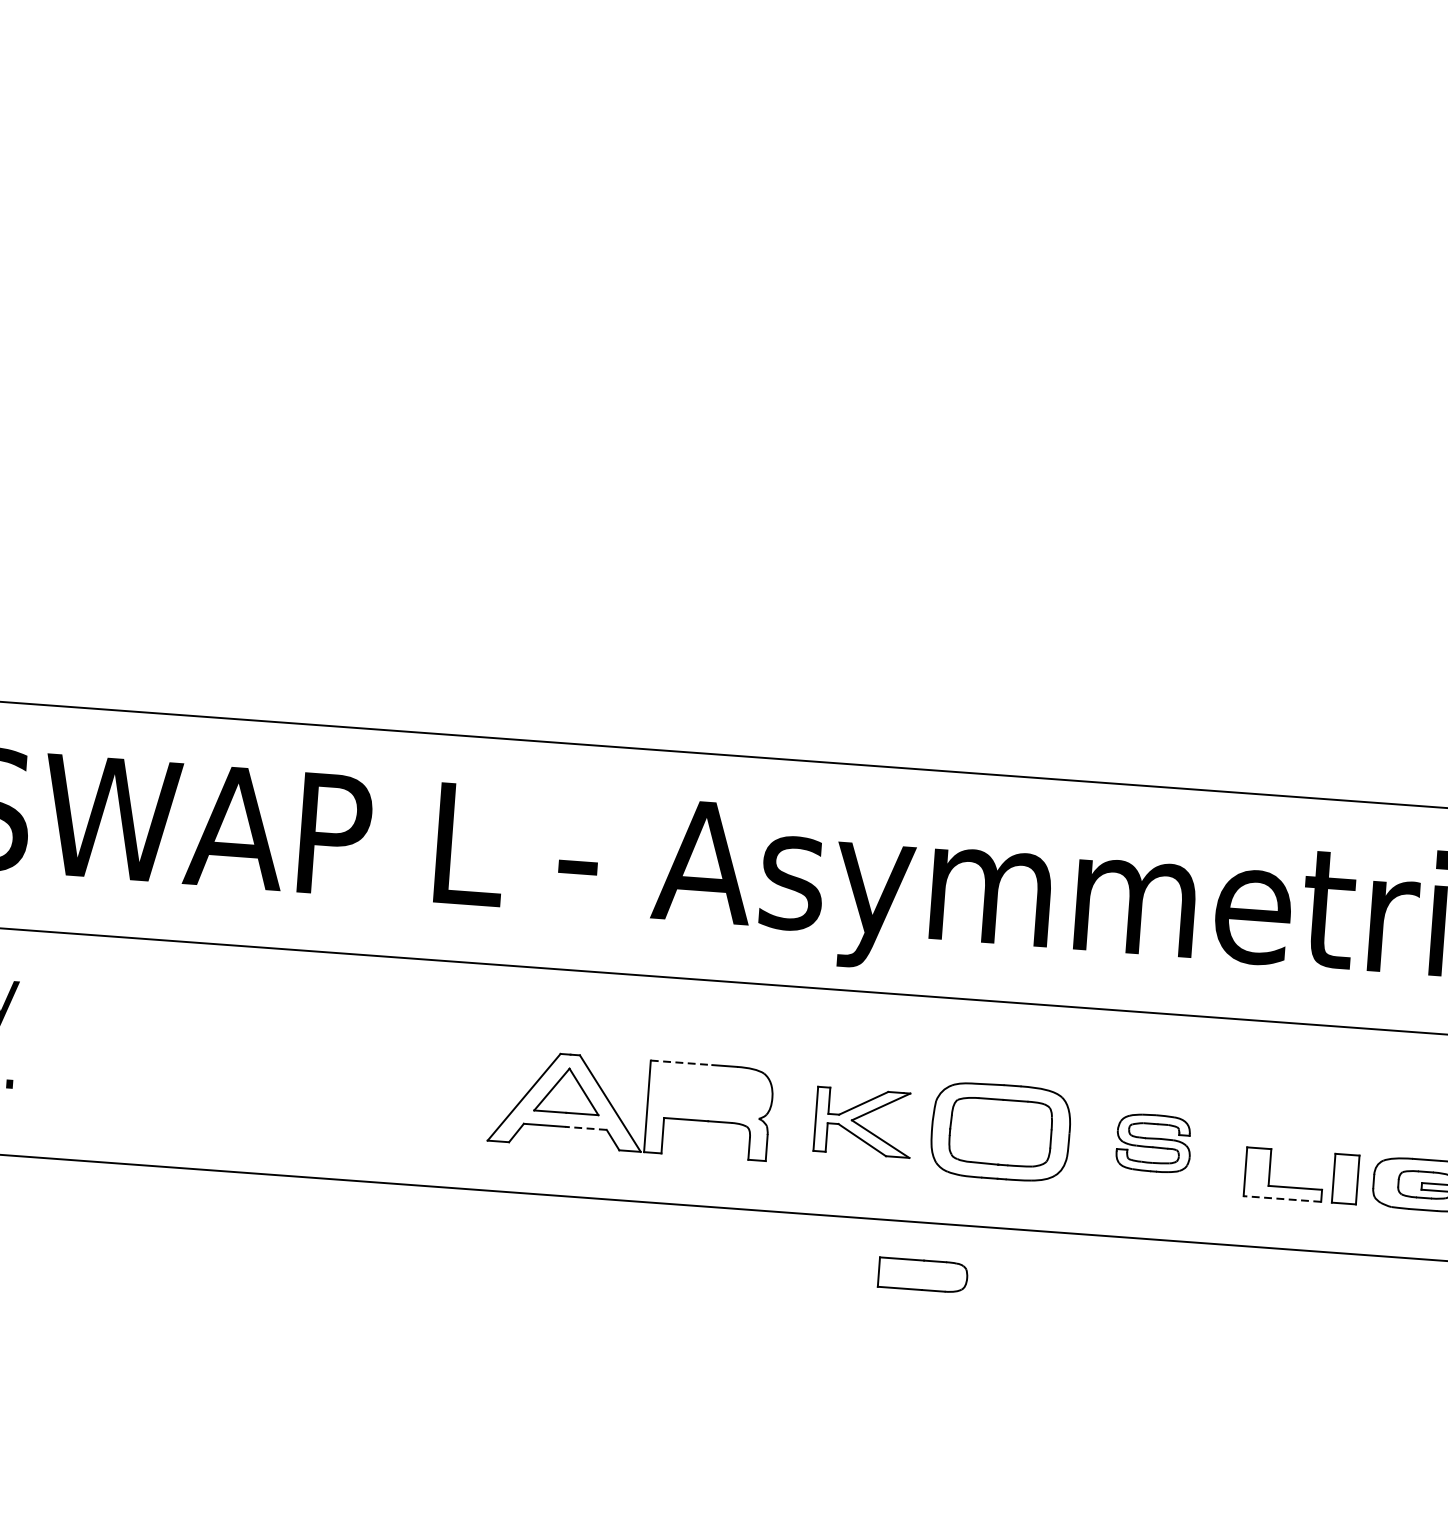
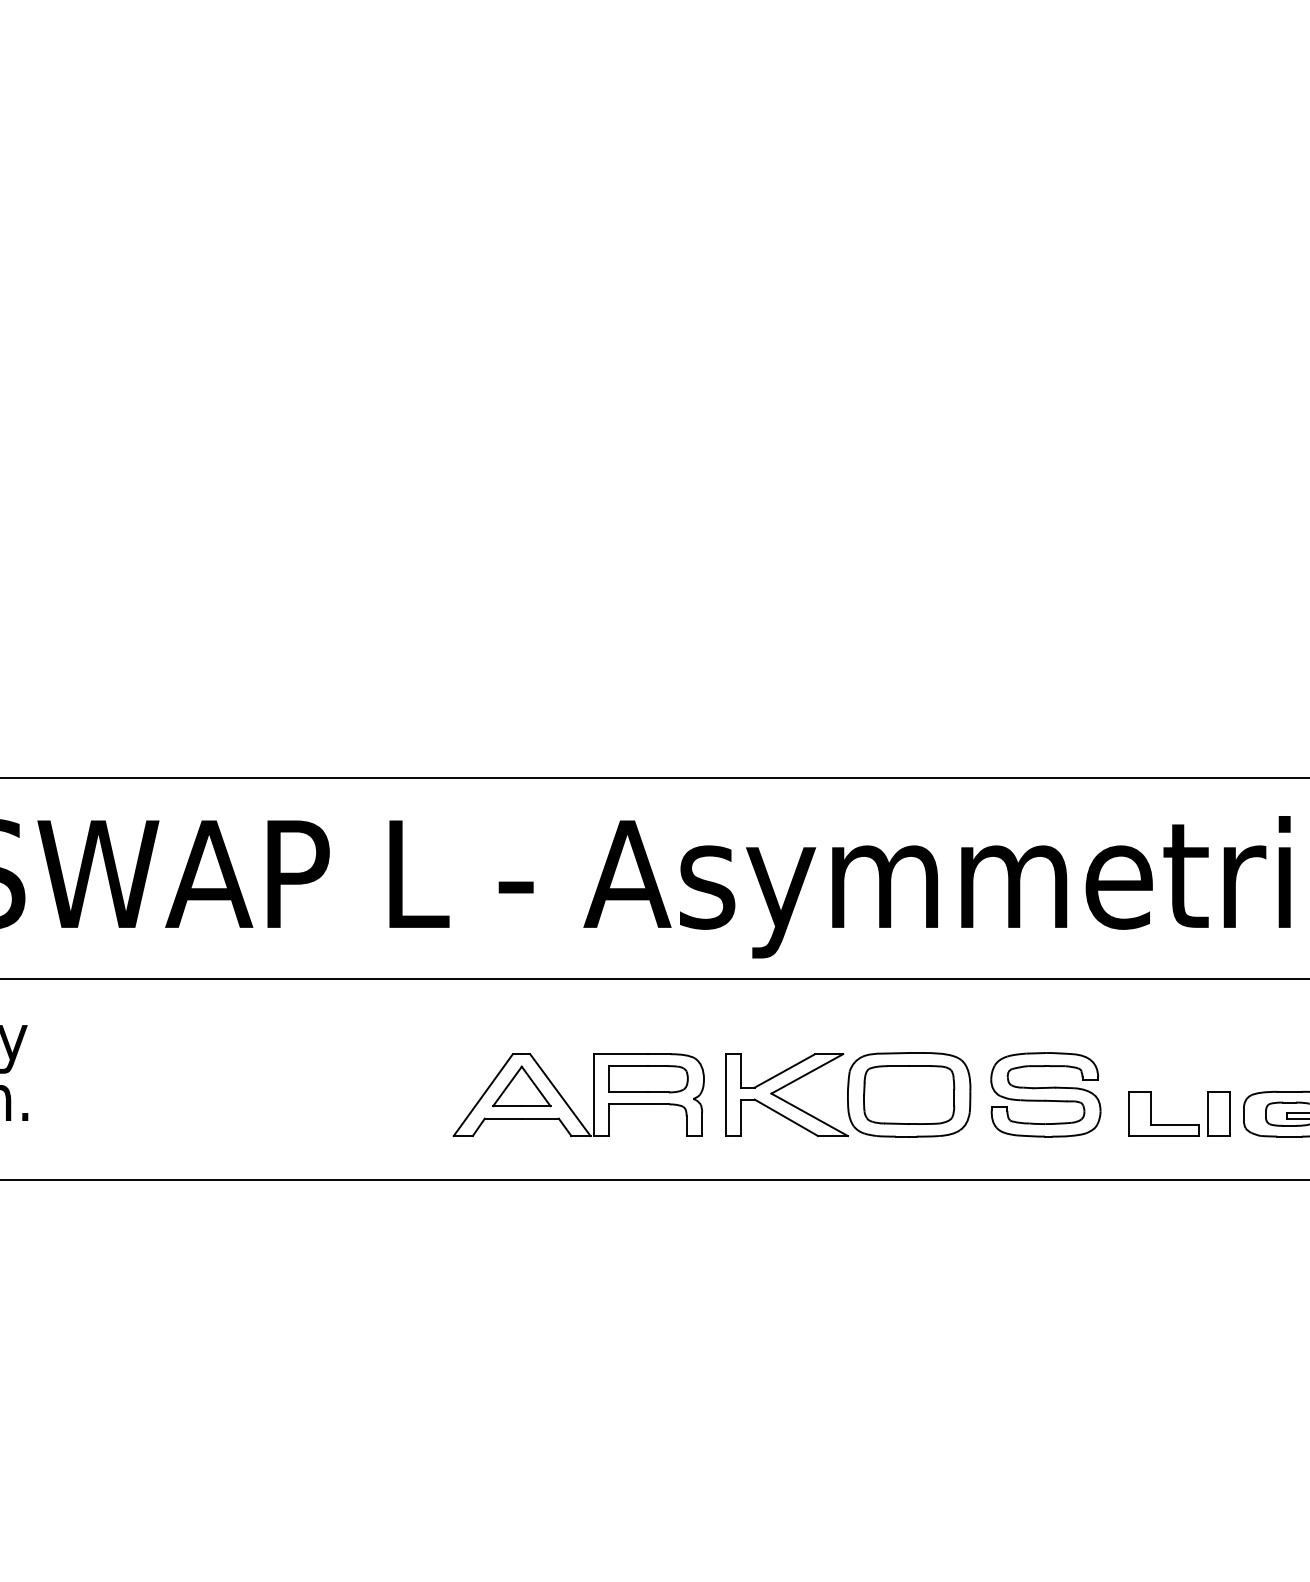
line: (682, 1063) -> (621, 1054), dashed -> solid
part: (863, 1122) -> (786, 1095), size x1.43
line: (586, 1128) -> (540, 1118), dashed -> solid
part: (1153, 1142) -> (1045, 1094), size x1.67
line: (1281, 1199) -> (1163, 1136), dashed -> solid
part: (923, 1275) -> (648, 1079), moved

